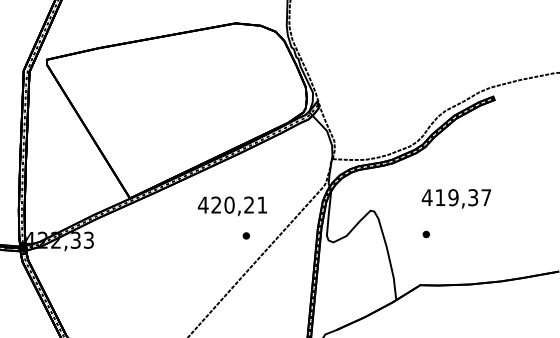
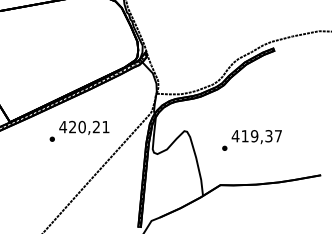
text: (456, 198) -> (256, 136), moved
part: (245, 235) -> (51, 138), moved

